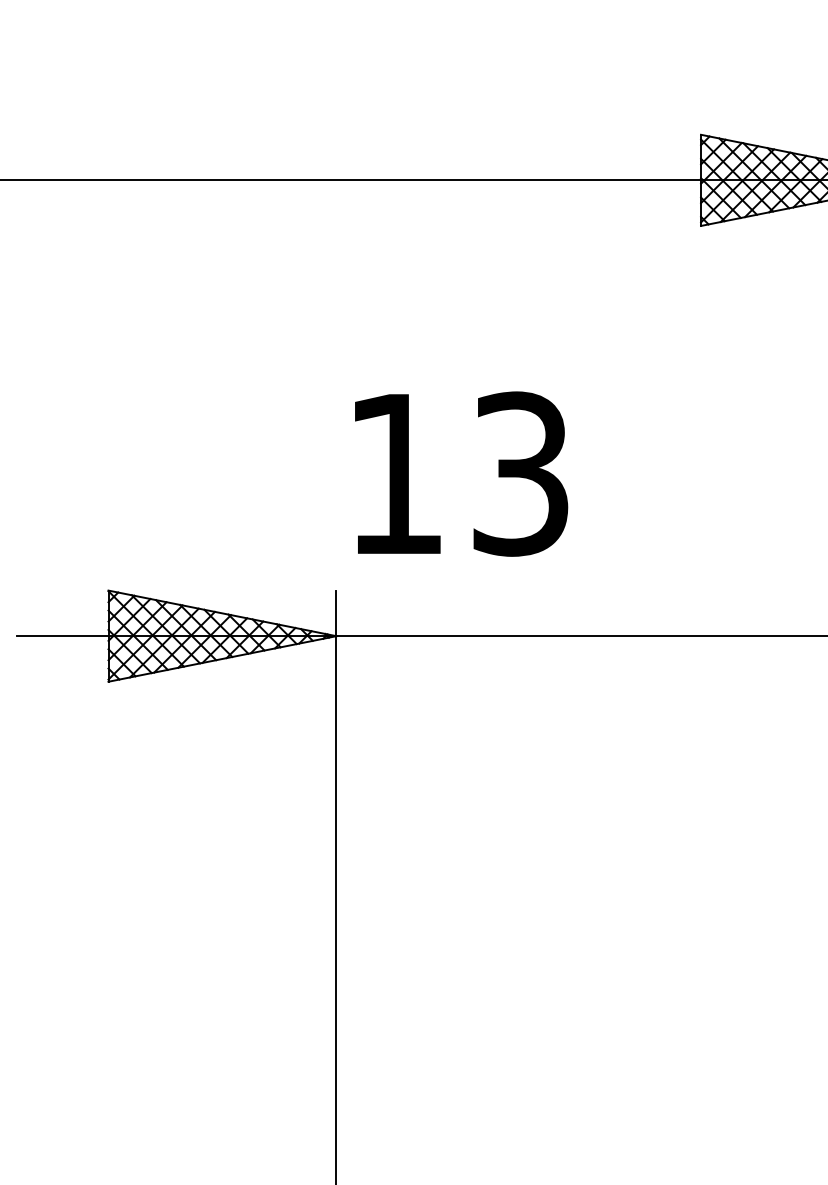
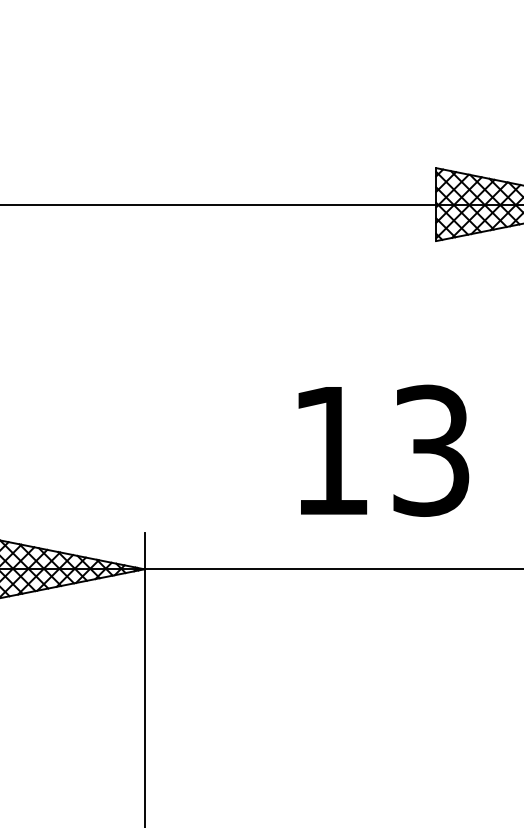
text: (461, 473) -> (383, 450), moved

